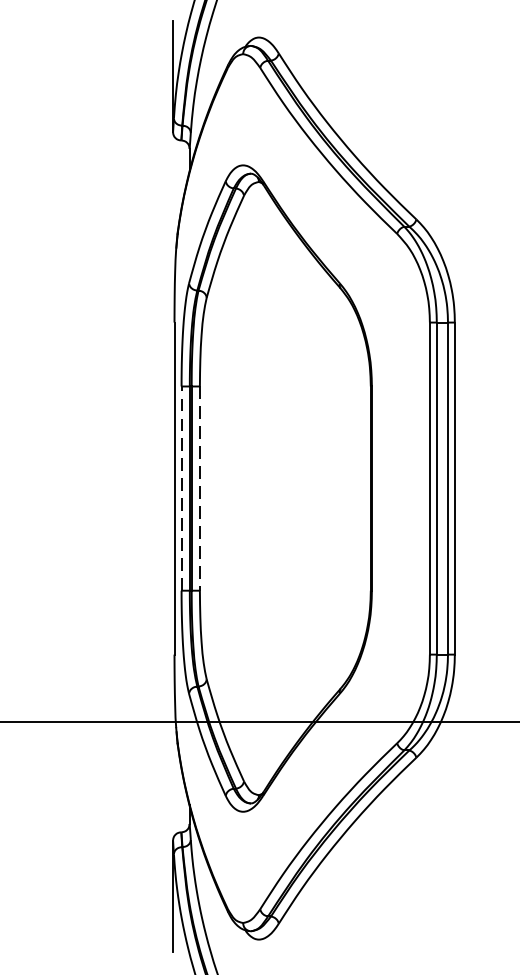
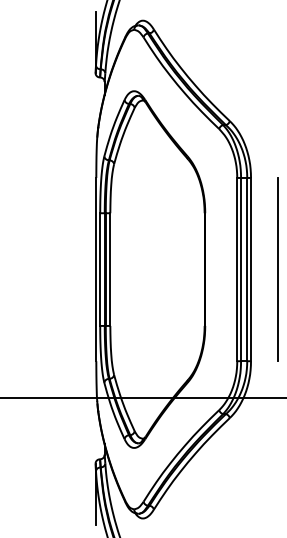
line: (182, 488) -> (100, 269), dashed -> solid
line: (504, 488) -> (278, 269), added
line: (200, 490) -> (110, 270), dashed -> solid

